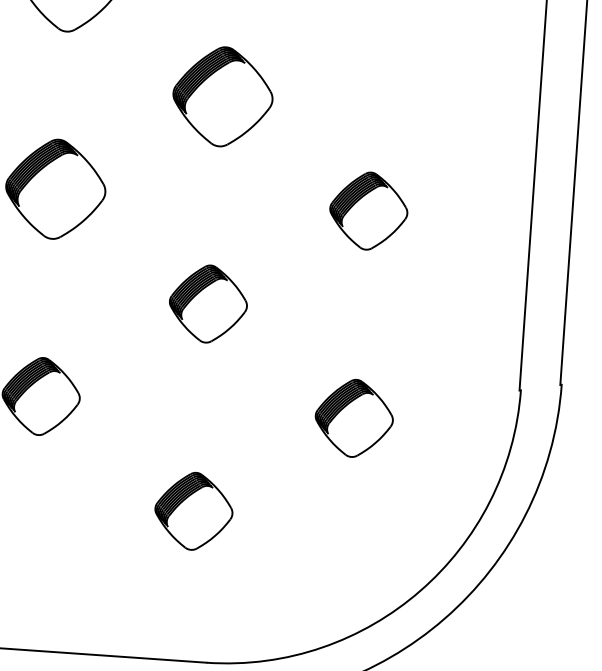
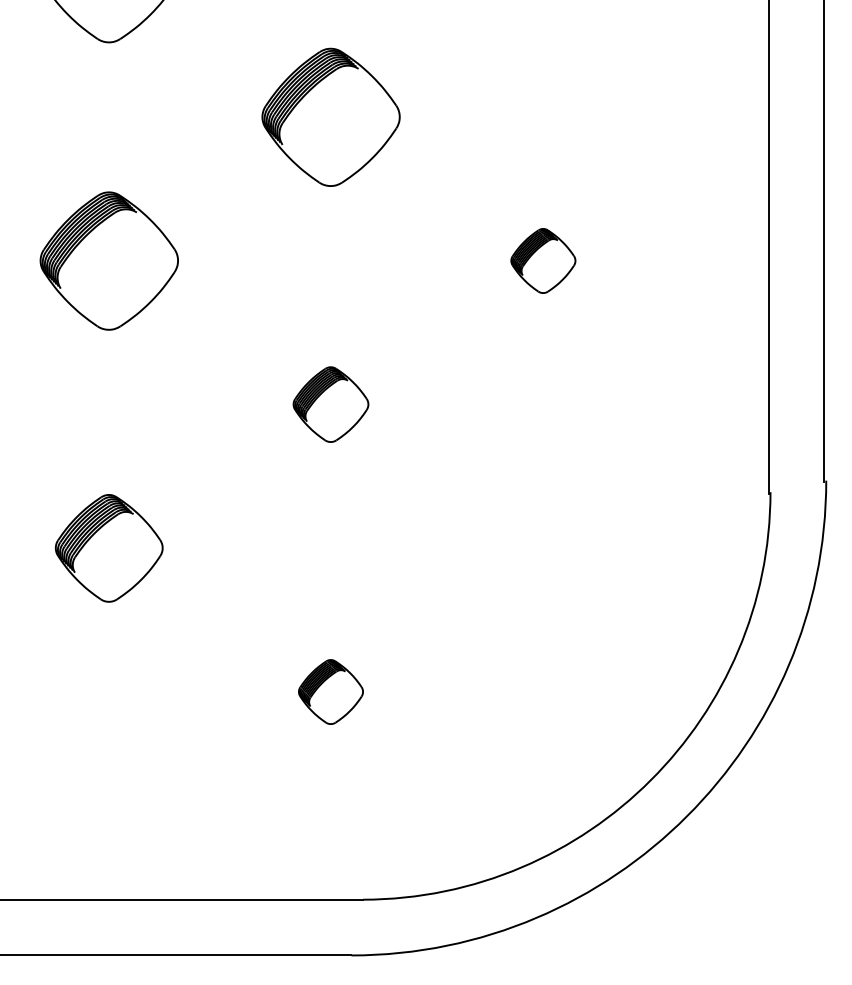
part: (368, 210) -> (543, 260), size x0.6
part: (208, 303) -> (330, 404), size x0.7
part: (354, 418) -> (543, 548), removed
part: (193, 510) -> (330, 691), size x0.6

